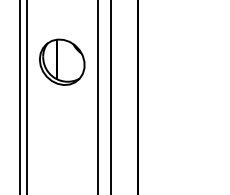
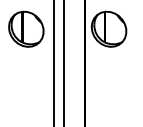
part: (169, 61) -> (109, 28), added

